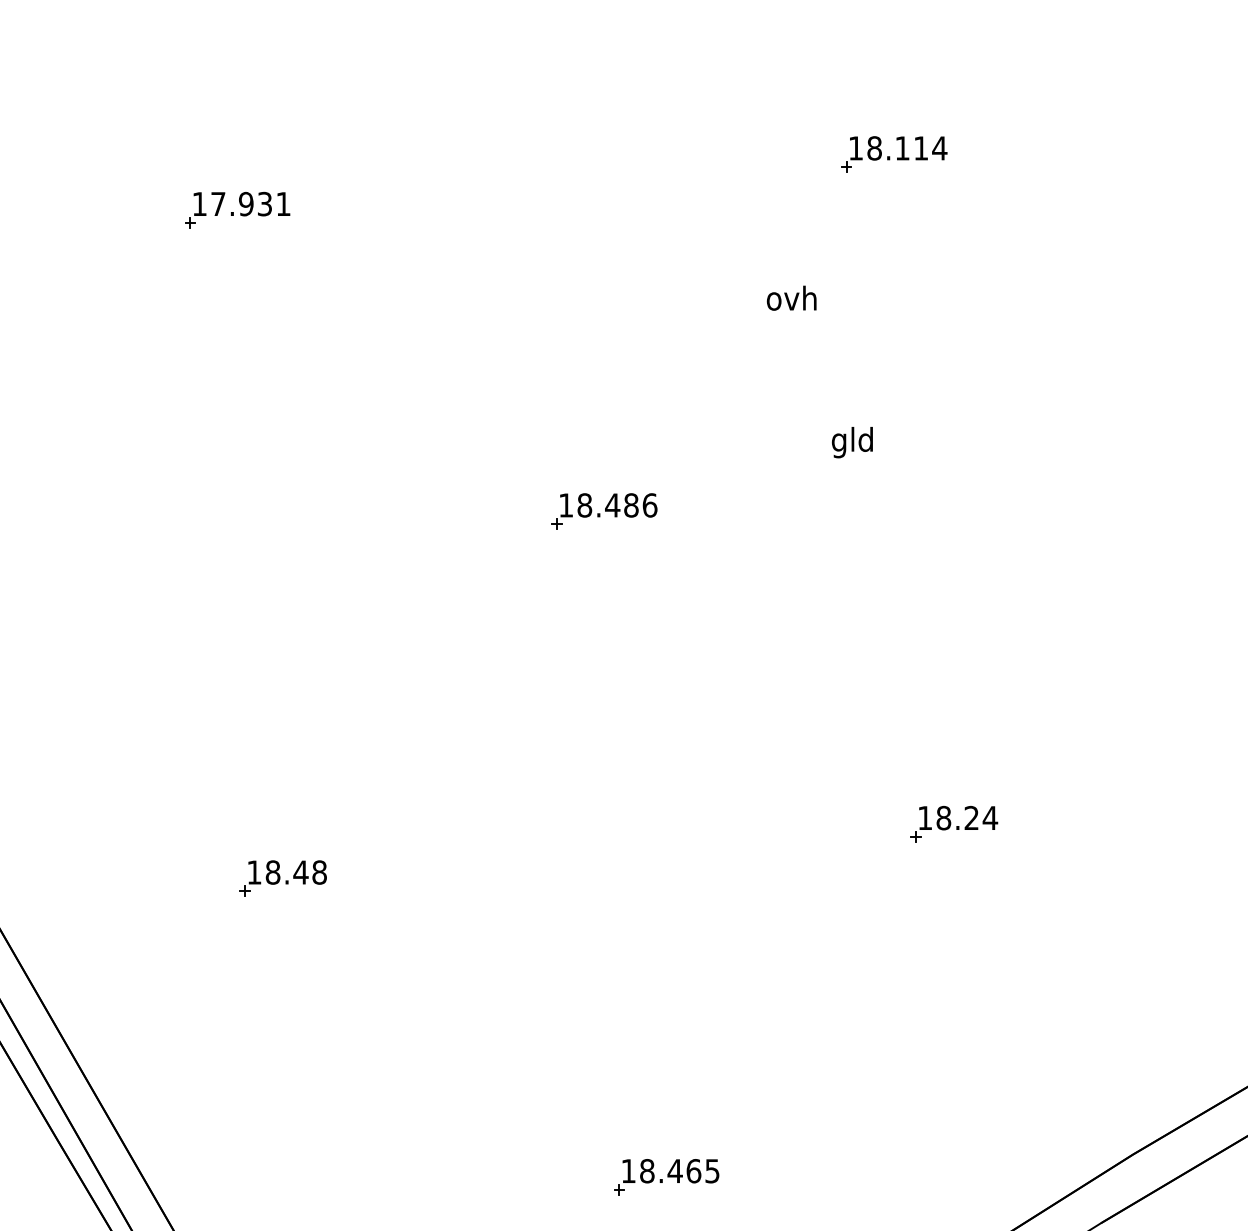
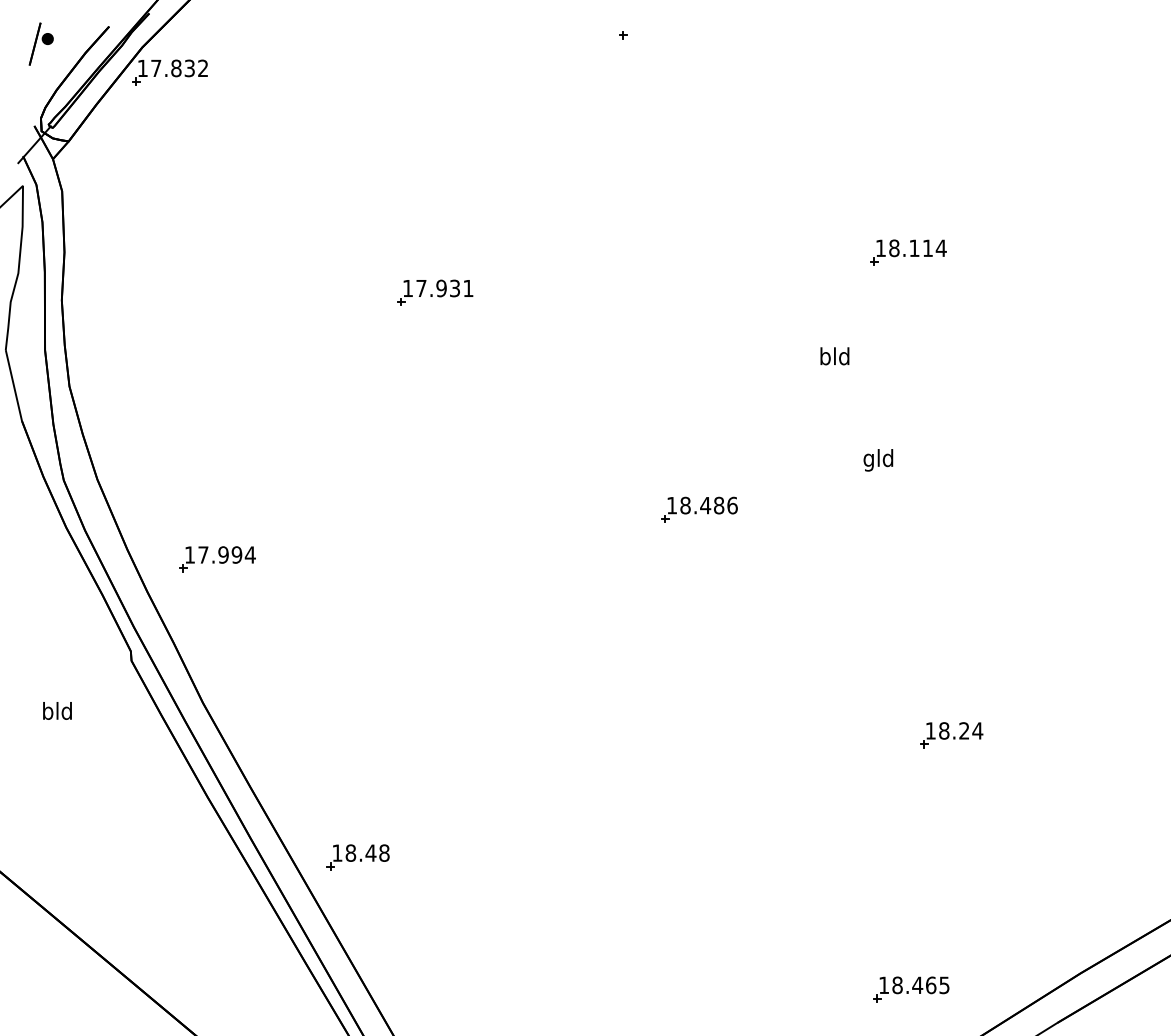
text: (791, 298) -> (834, 356), ovh -> bld
part: (282, 878) -> (357, 857), moved
part: (666, 1176) -> (911, 989), moved

